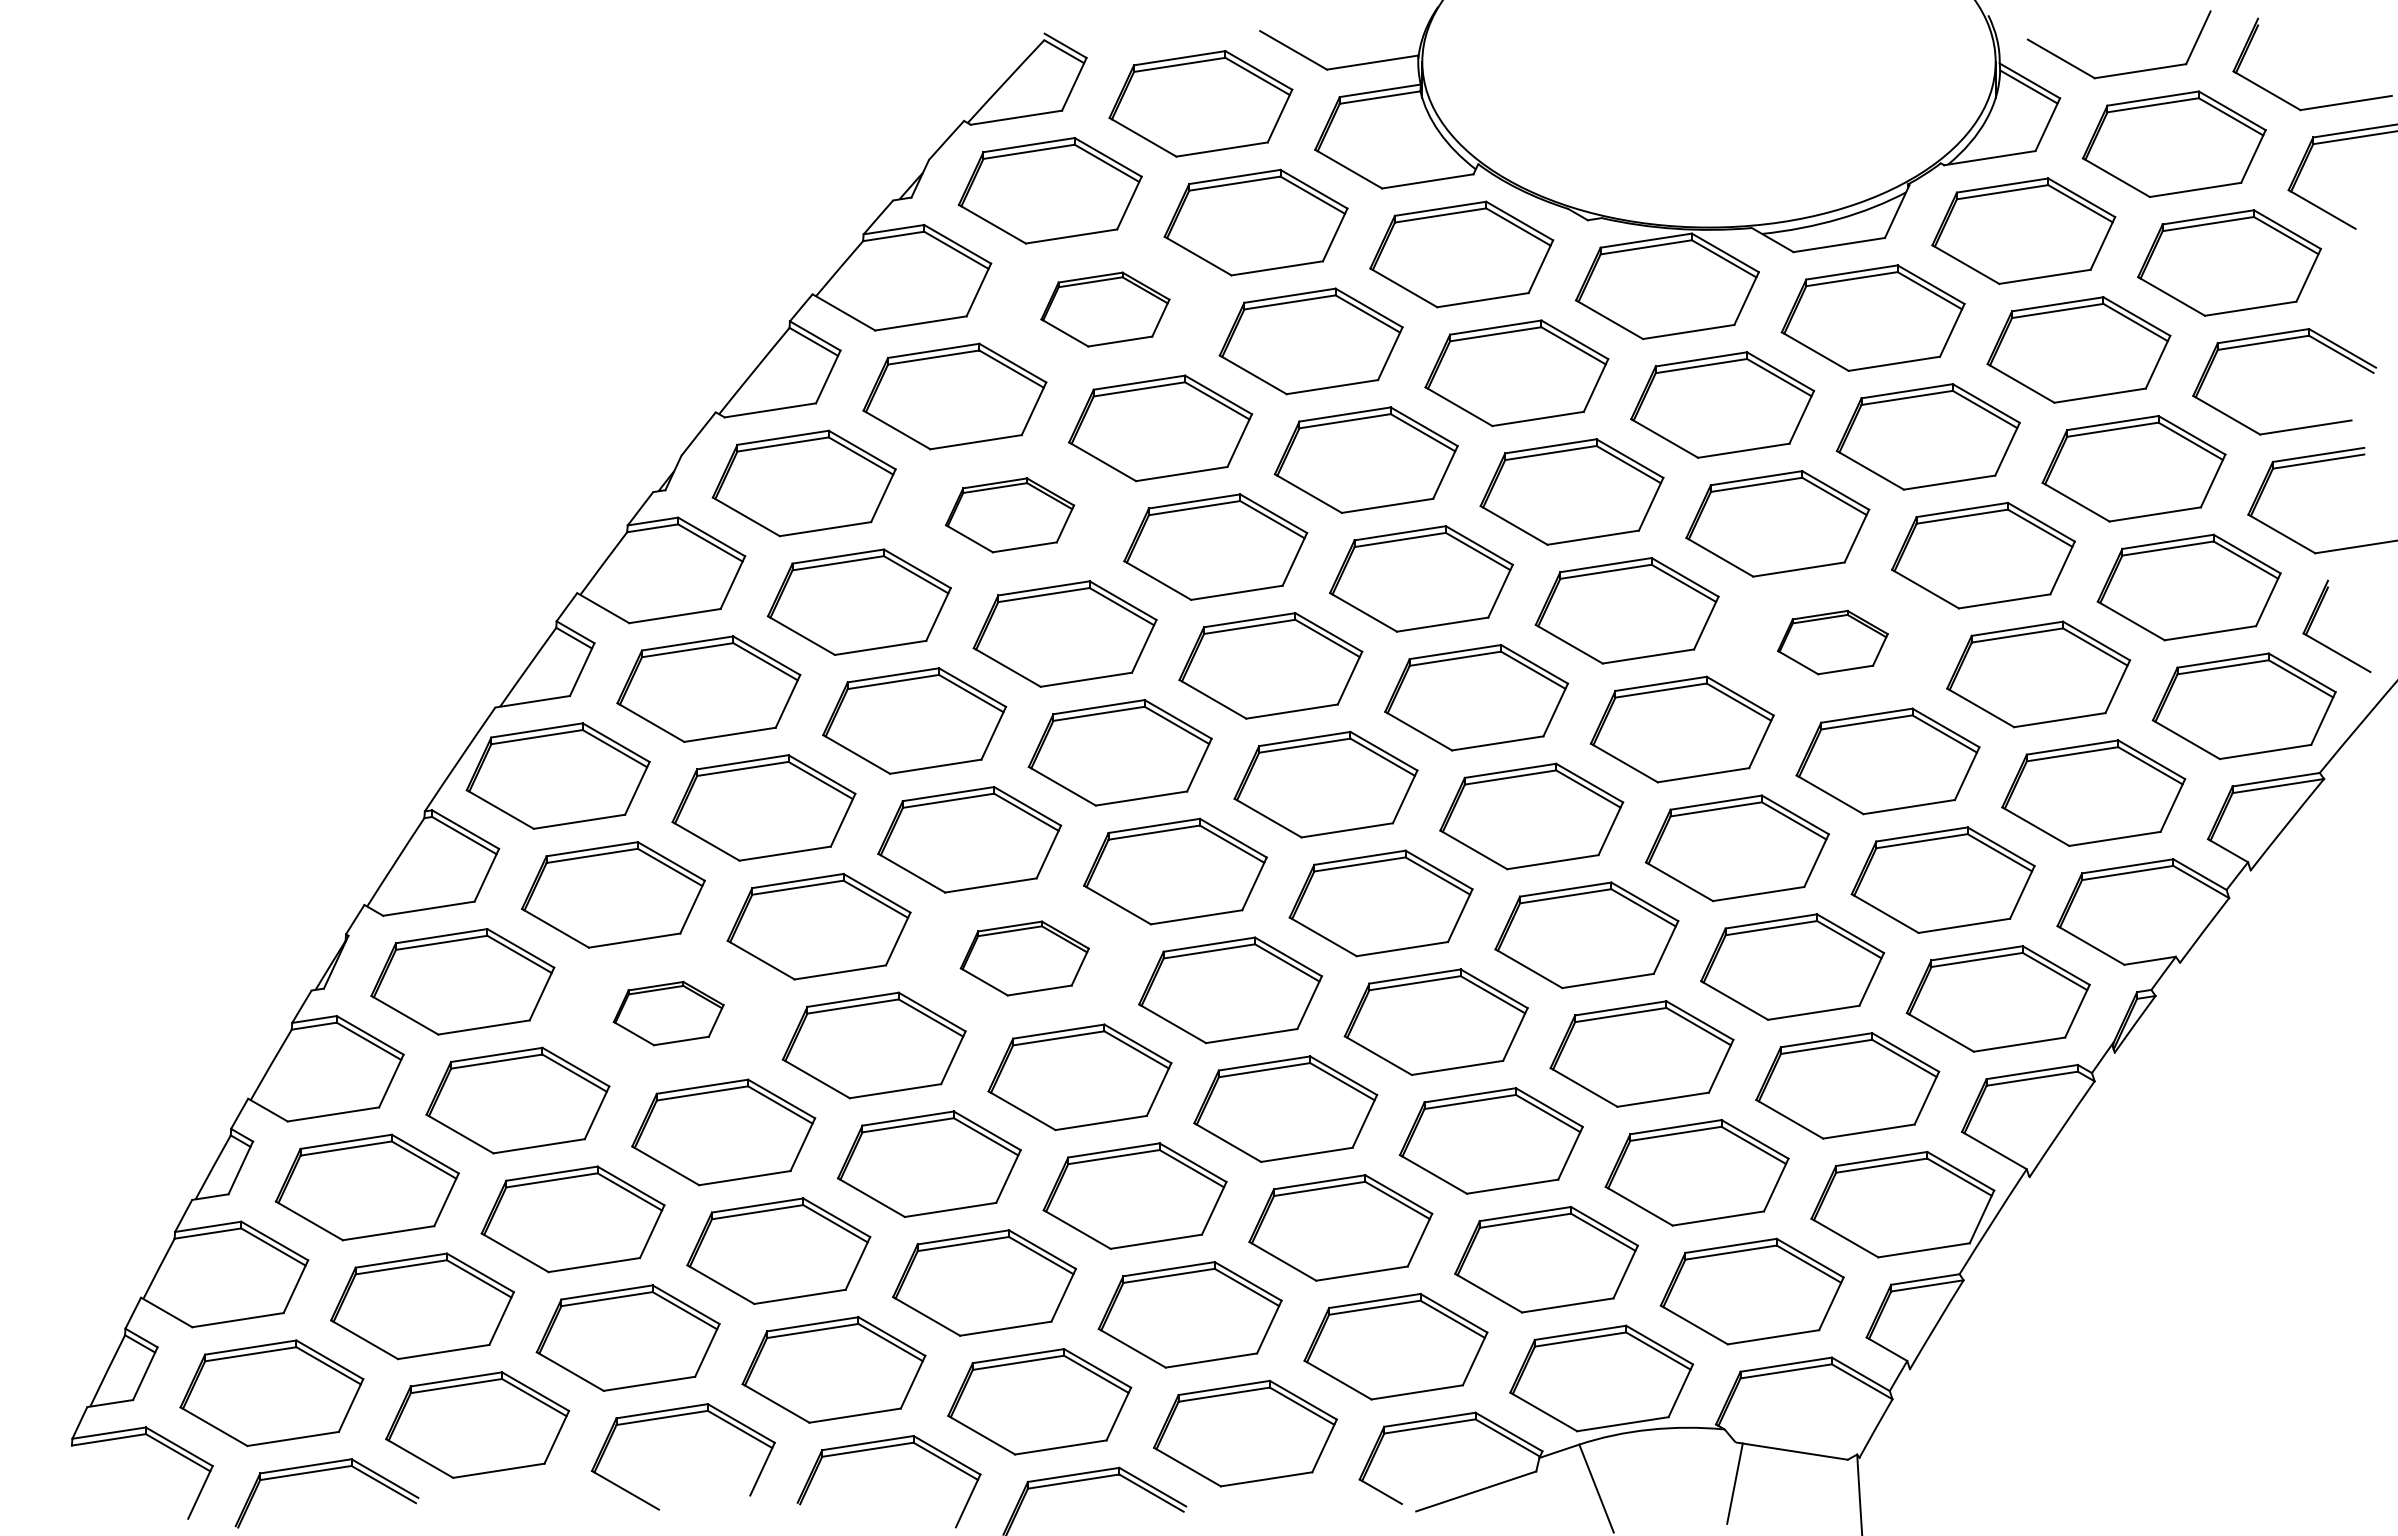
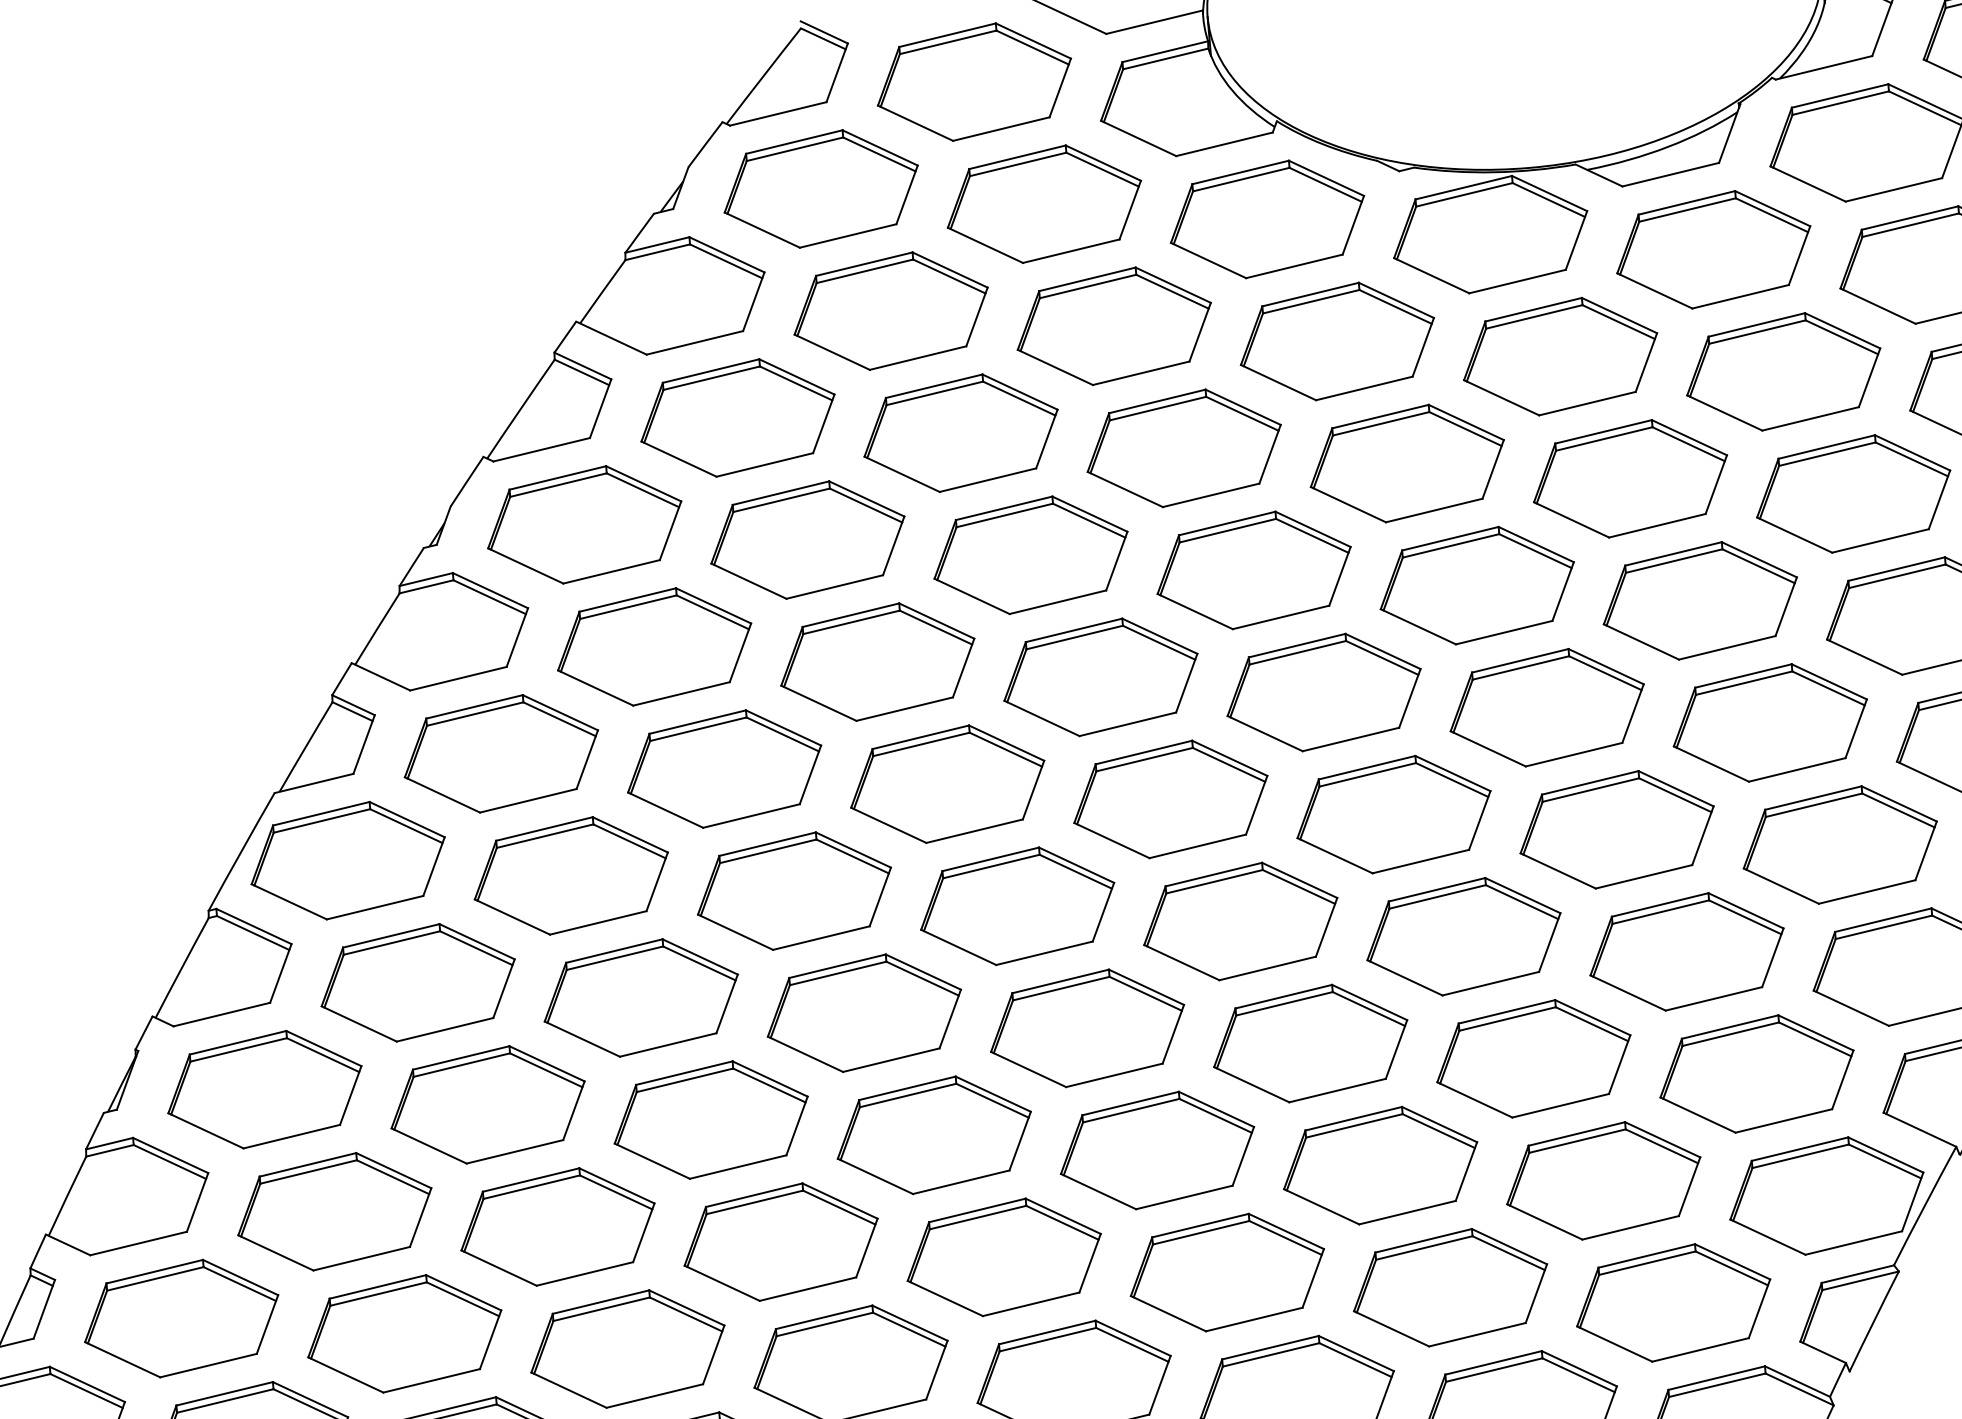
part: (1105, 309) -> (891, 311), size x1.43
part: (1009, 515) -> (807, 540), size x1.43
part: (1832, 642) -> (1699, 600), size x1.67
part: (1024, 958) -> (864, 1013), size x1.43
part: (668, 1013) -> (488, 1104), size x1.67

